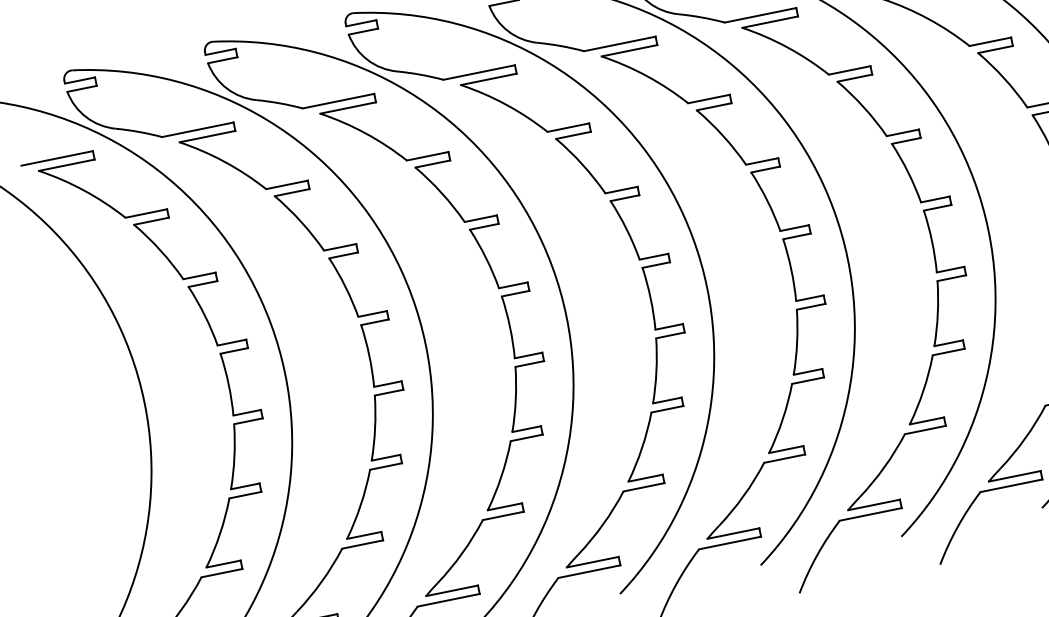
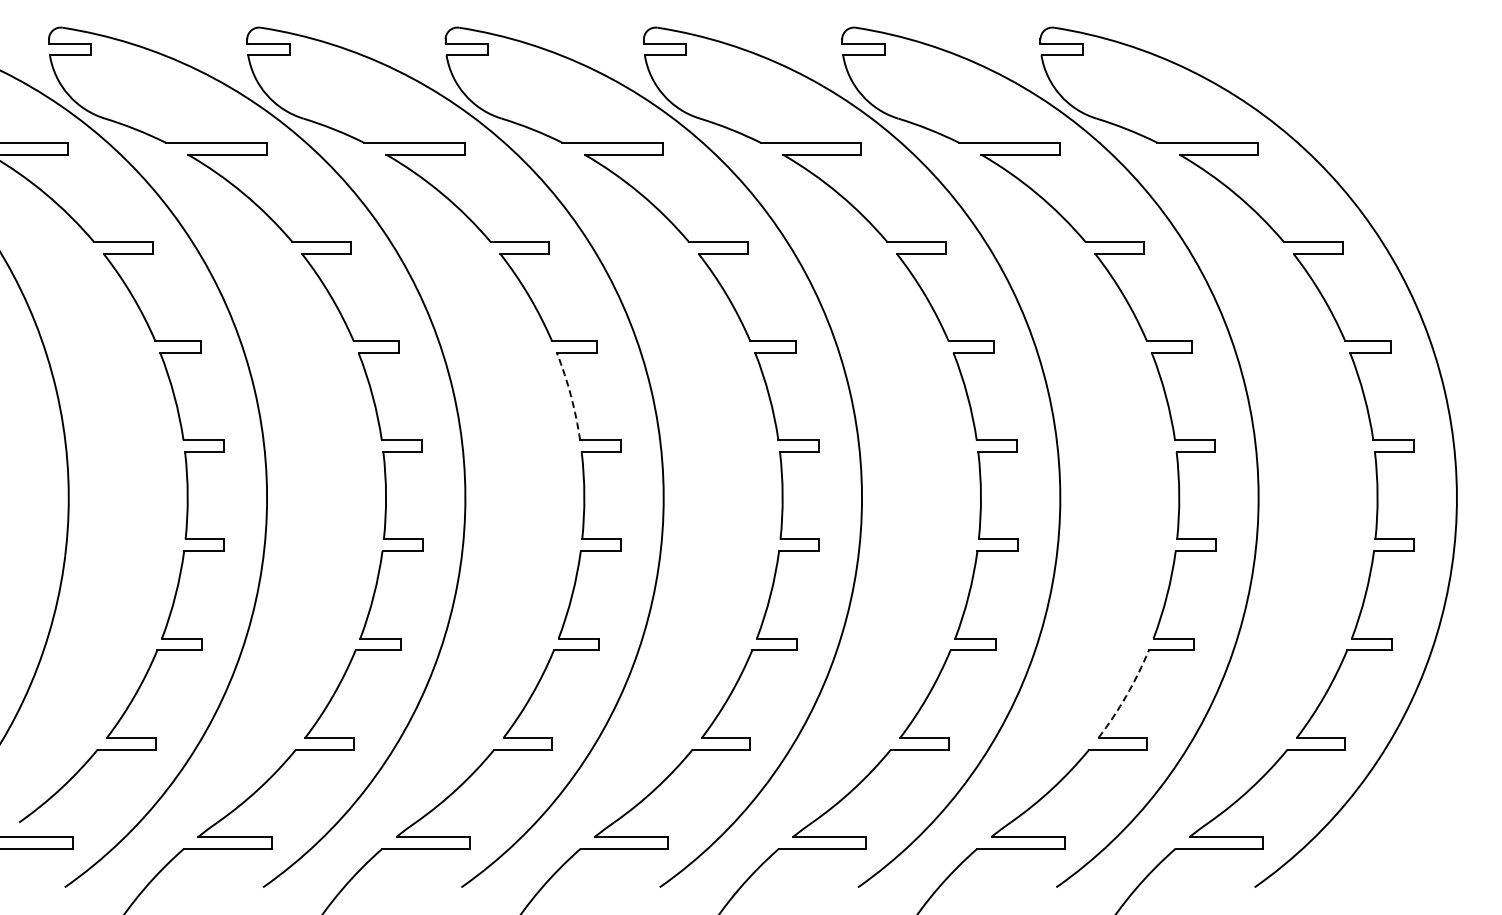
arc: (486, 257) -> (571, 395), solid -> dashed
arc: (923, 390) -> (1126, 695), solid -> dashed

